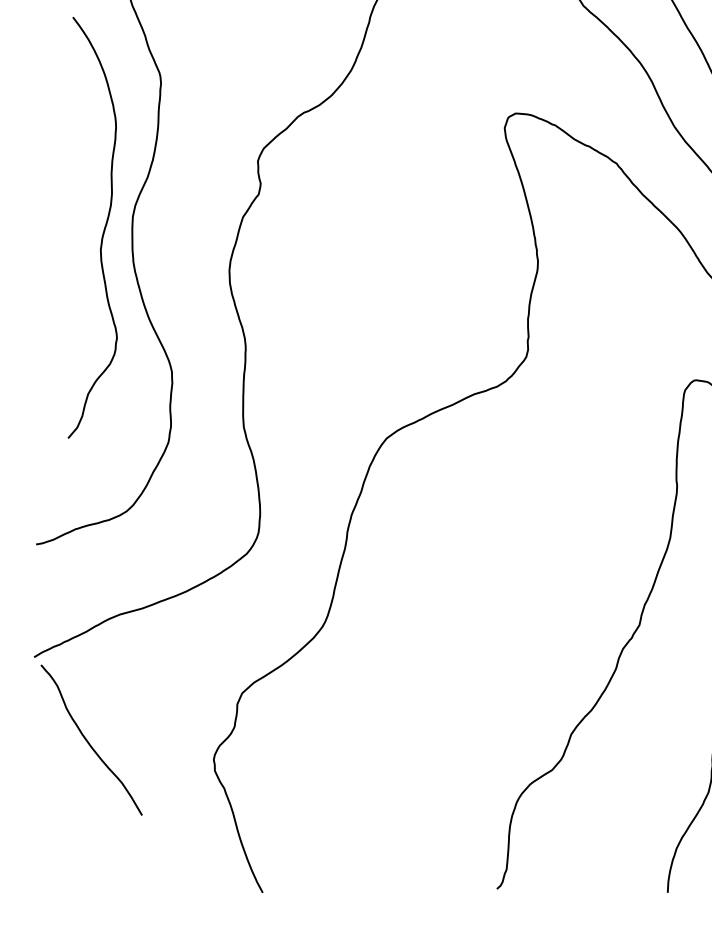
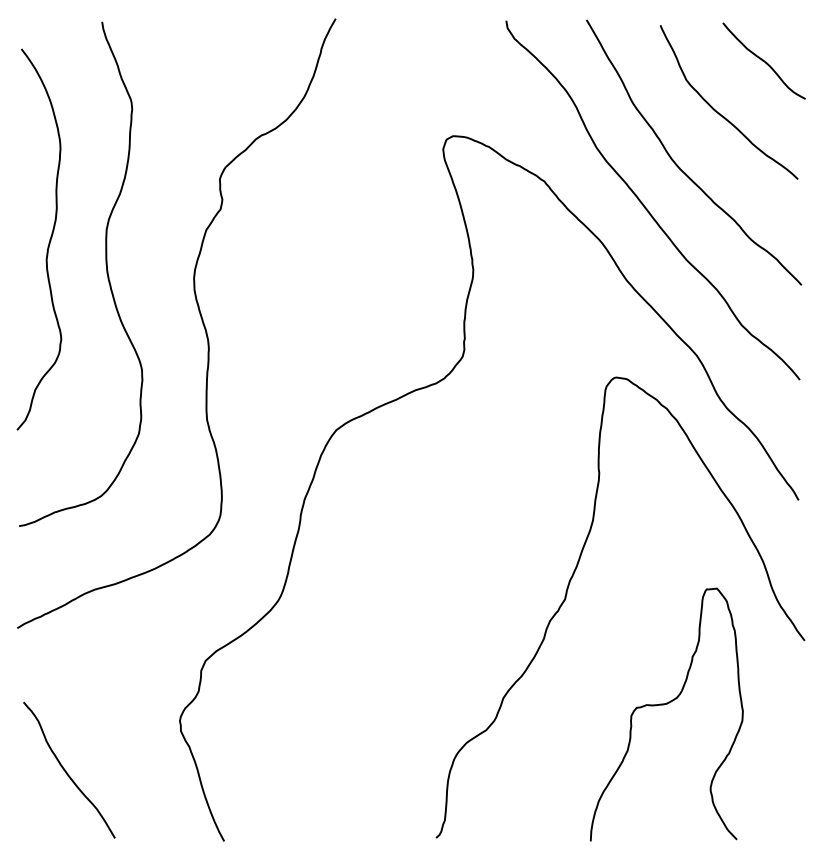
curve: (102, 231) -> (48, 242), moved
curve: (88, 741) -> (66, 771), moved

